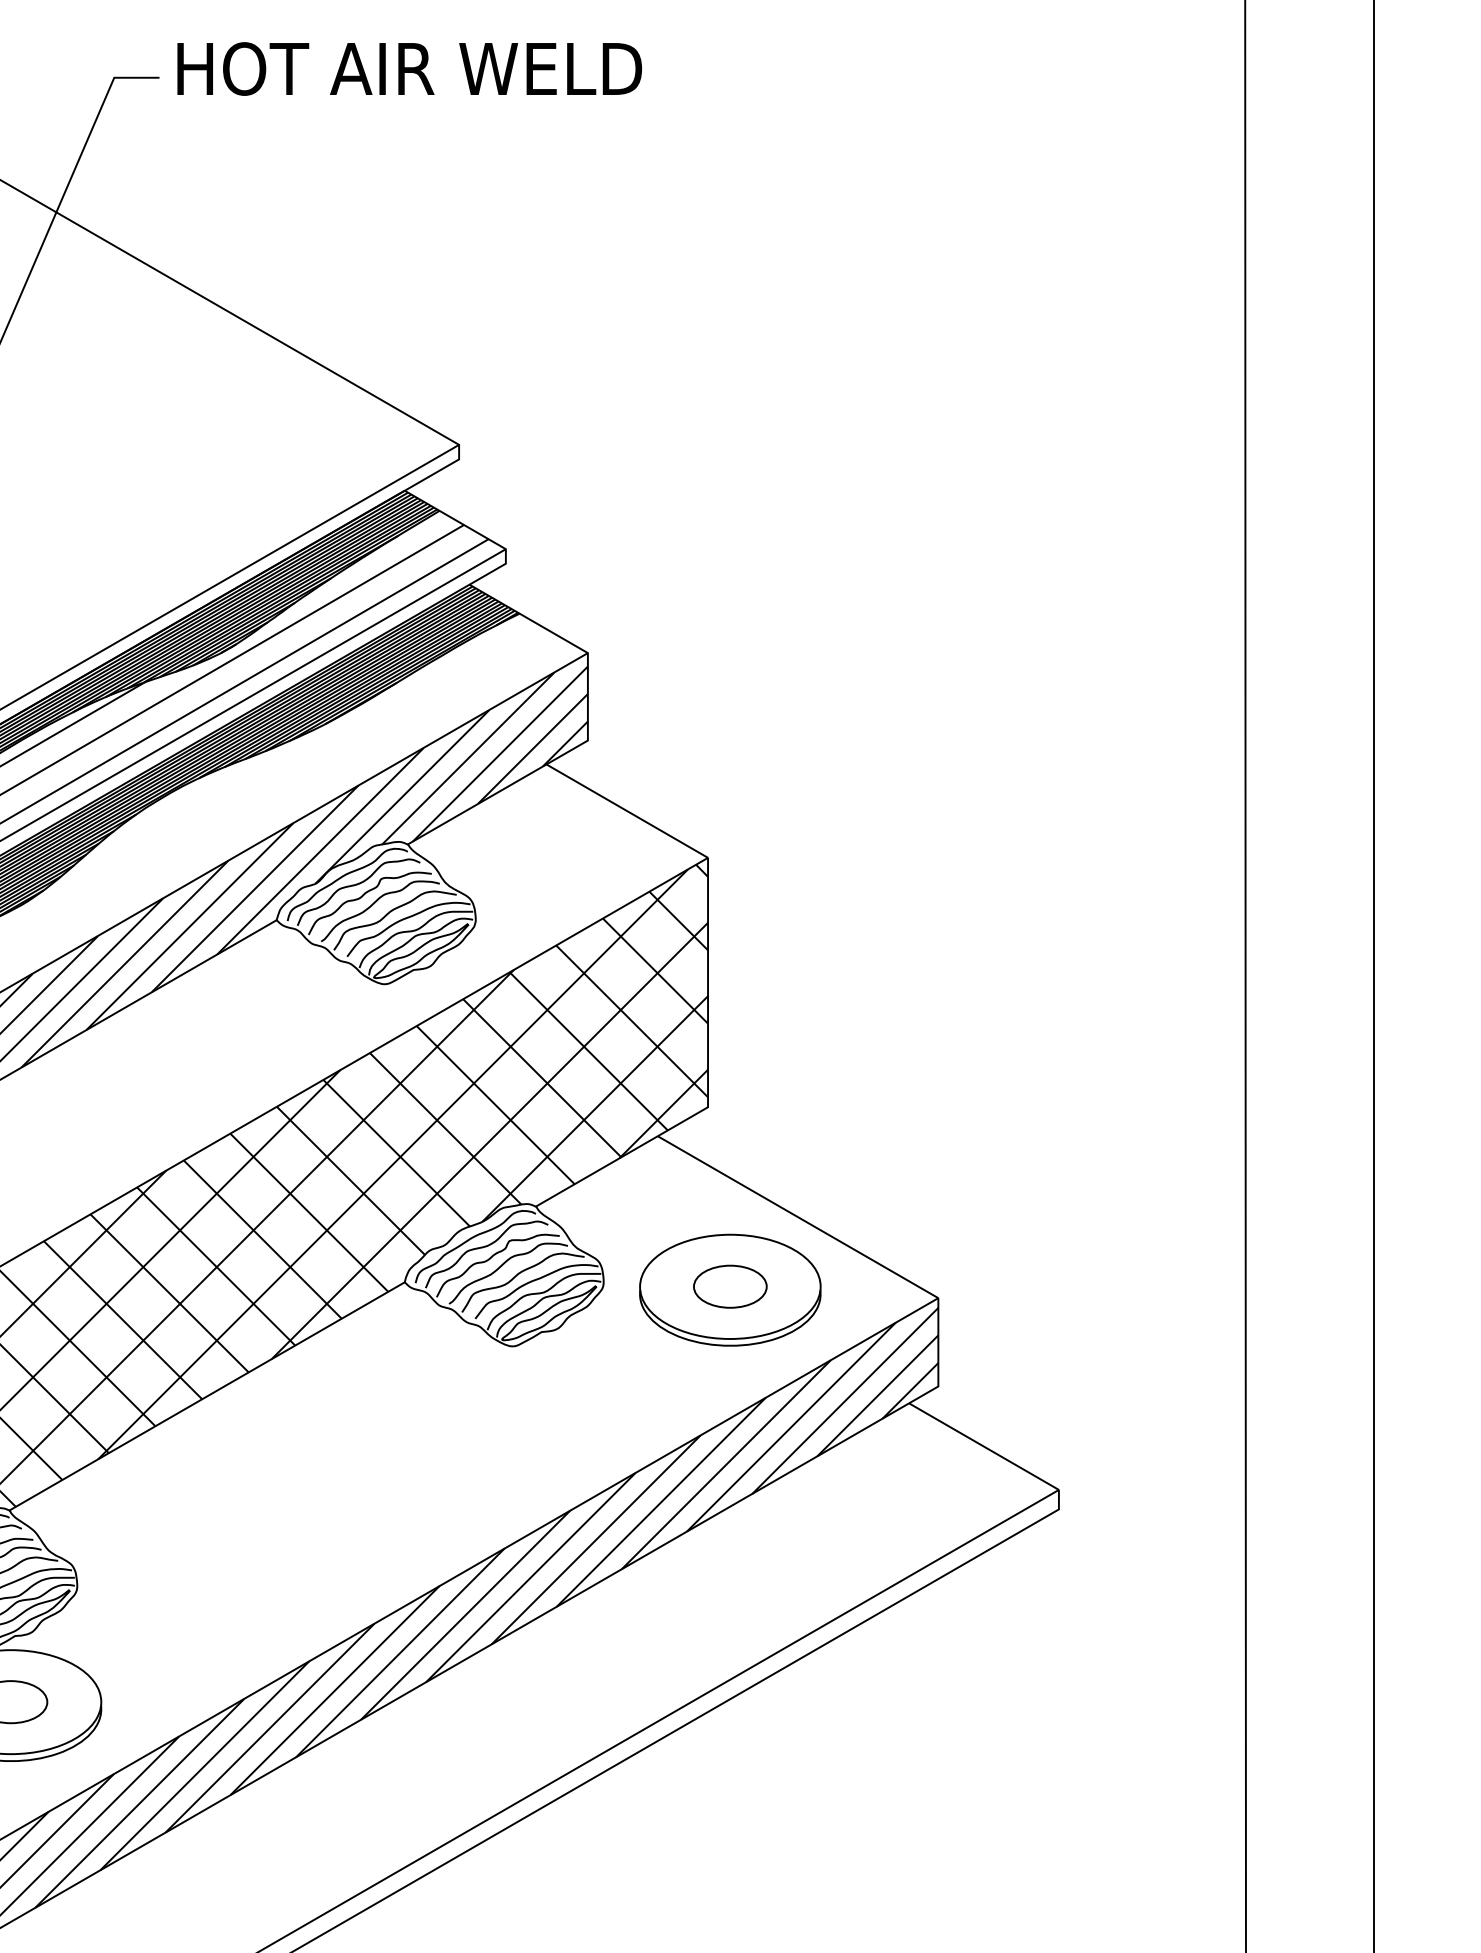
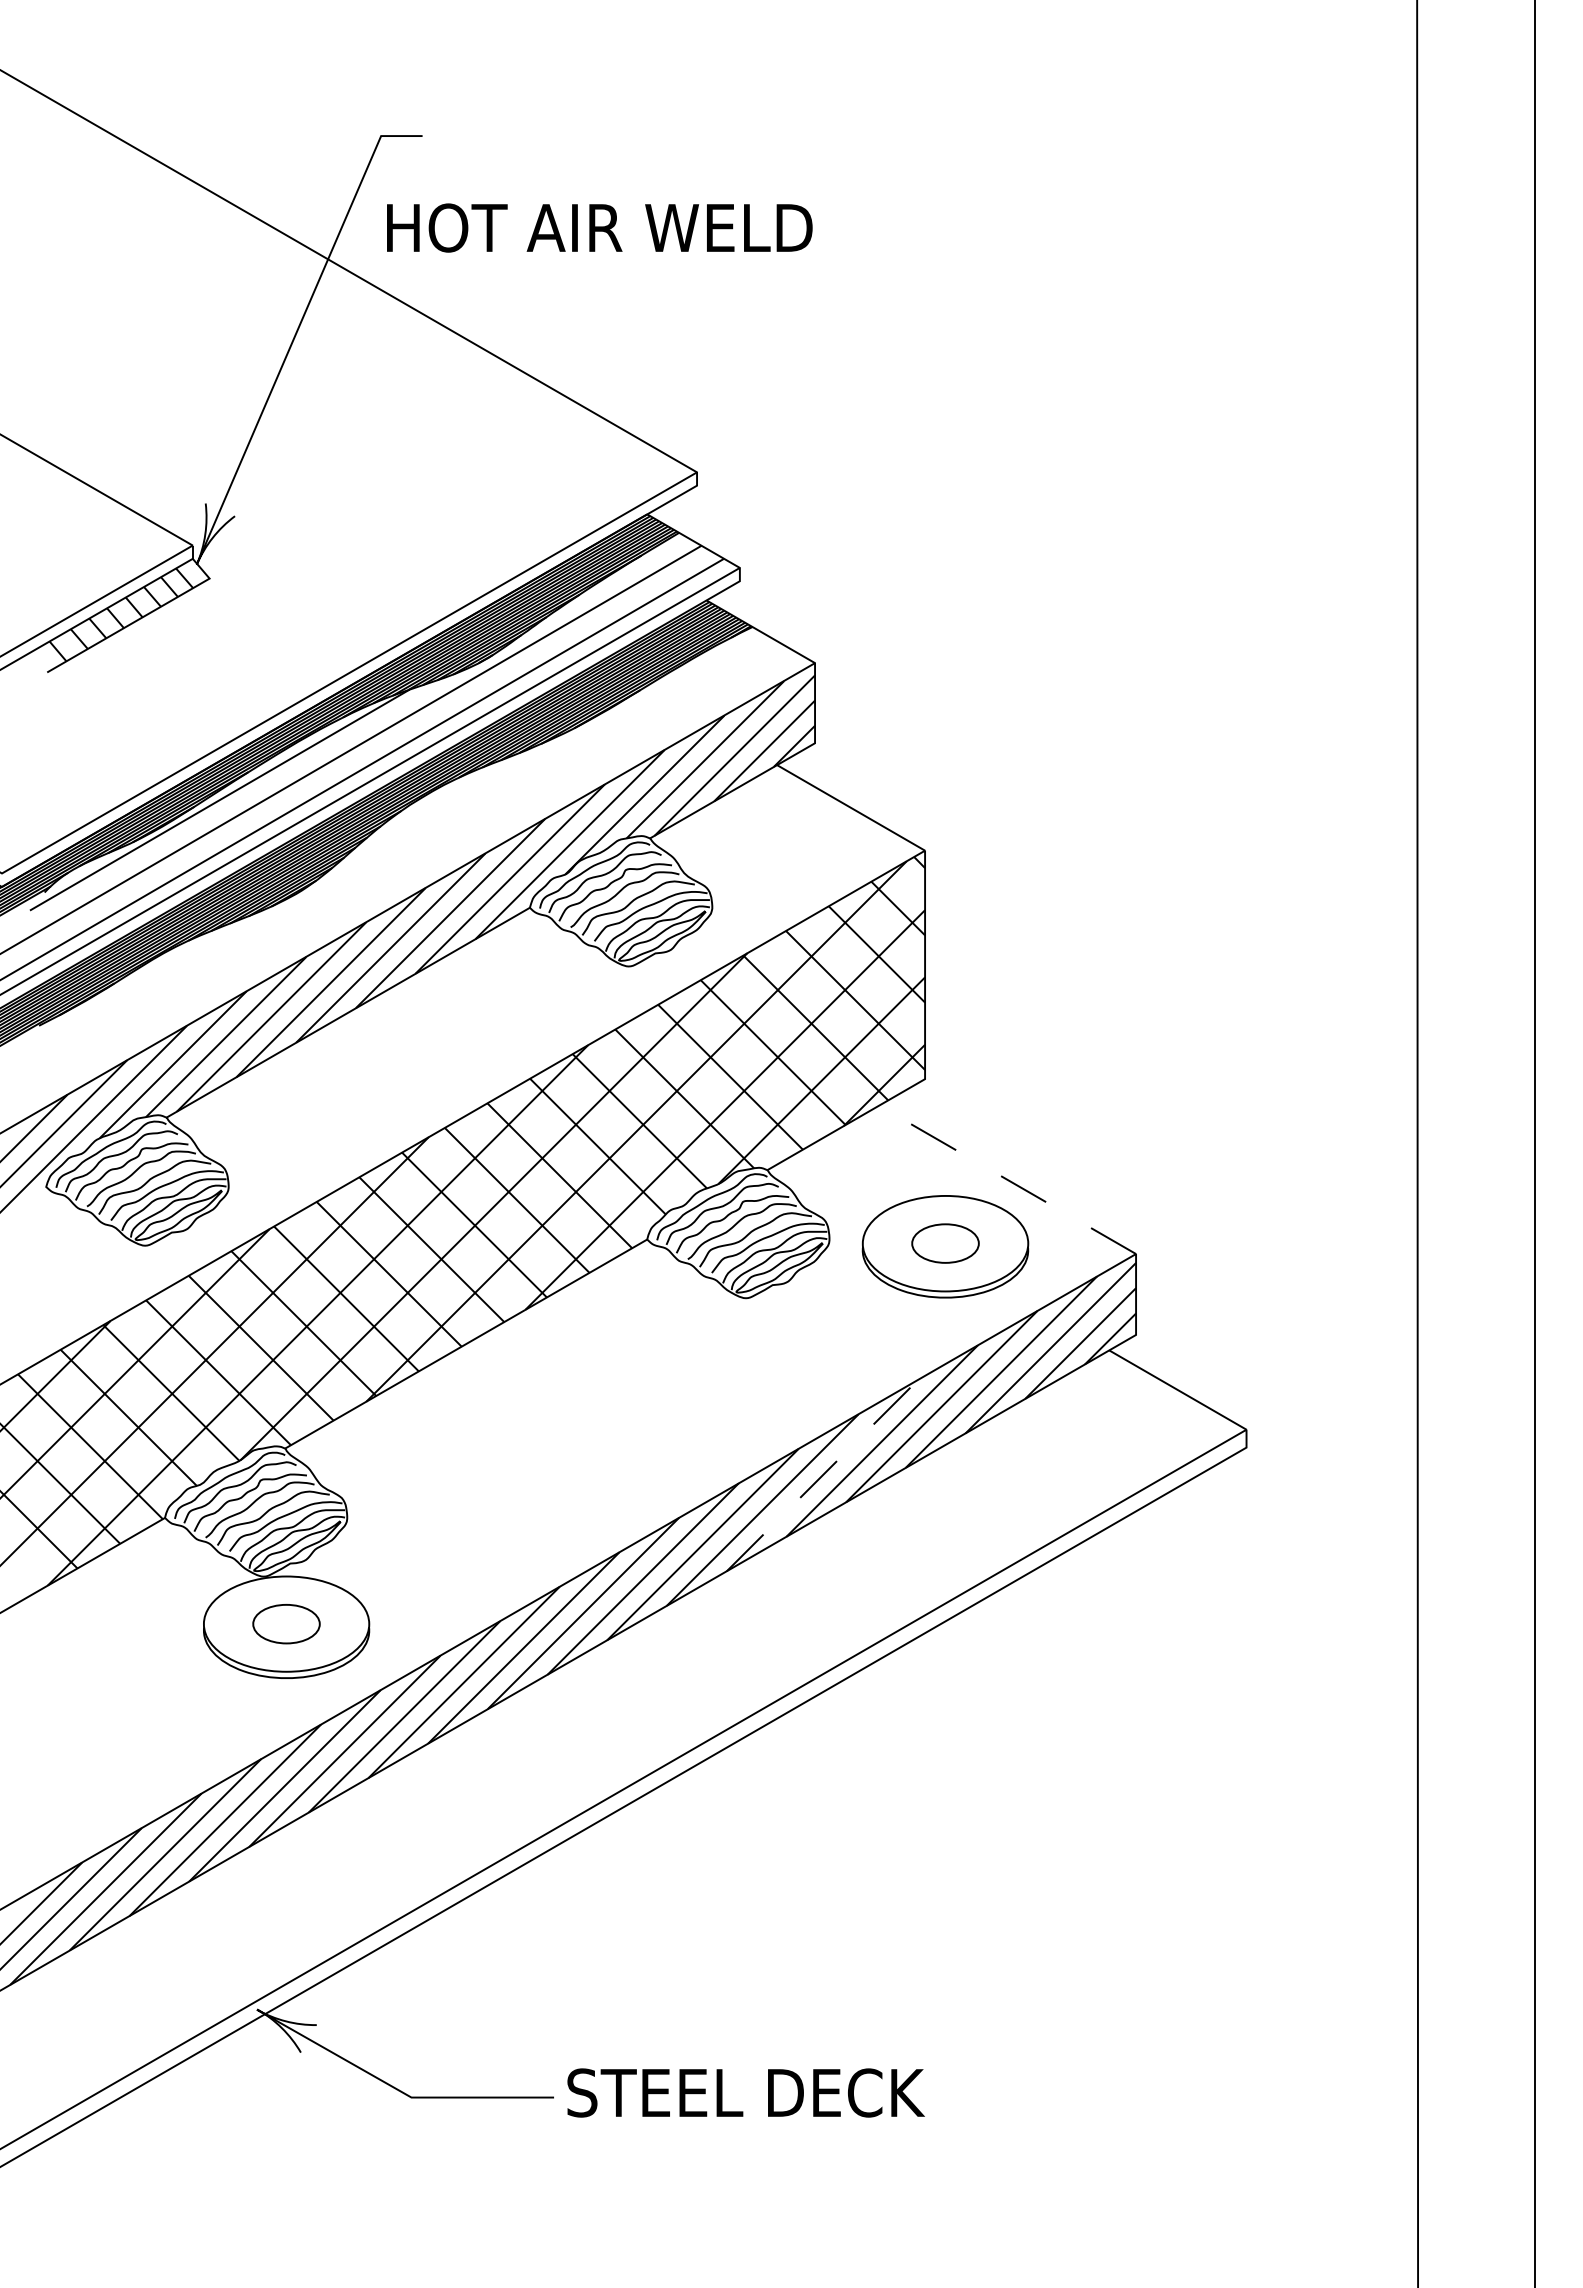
text: (409, 68) -> (599, 227), moved
line: (798, 1216) -> (1007, 1179), solid -> dashed
line: (596, 1539) -> (822, 1475), solid -> dashed

